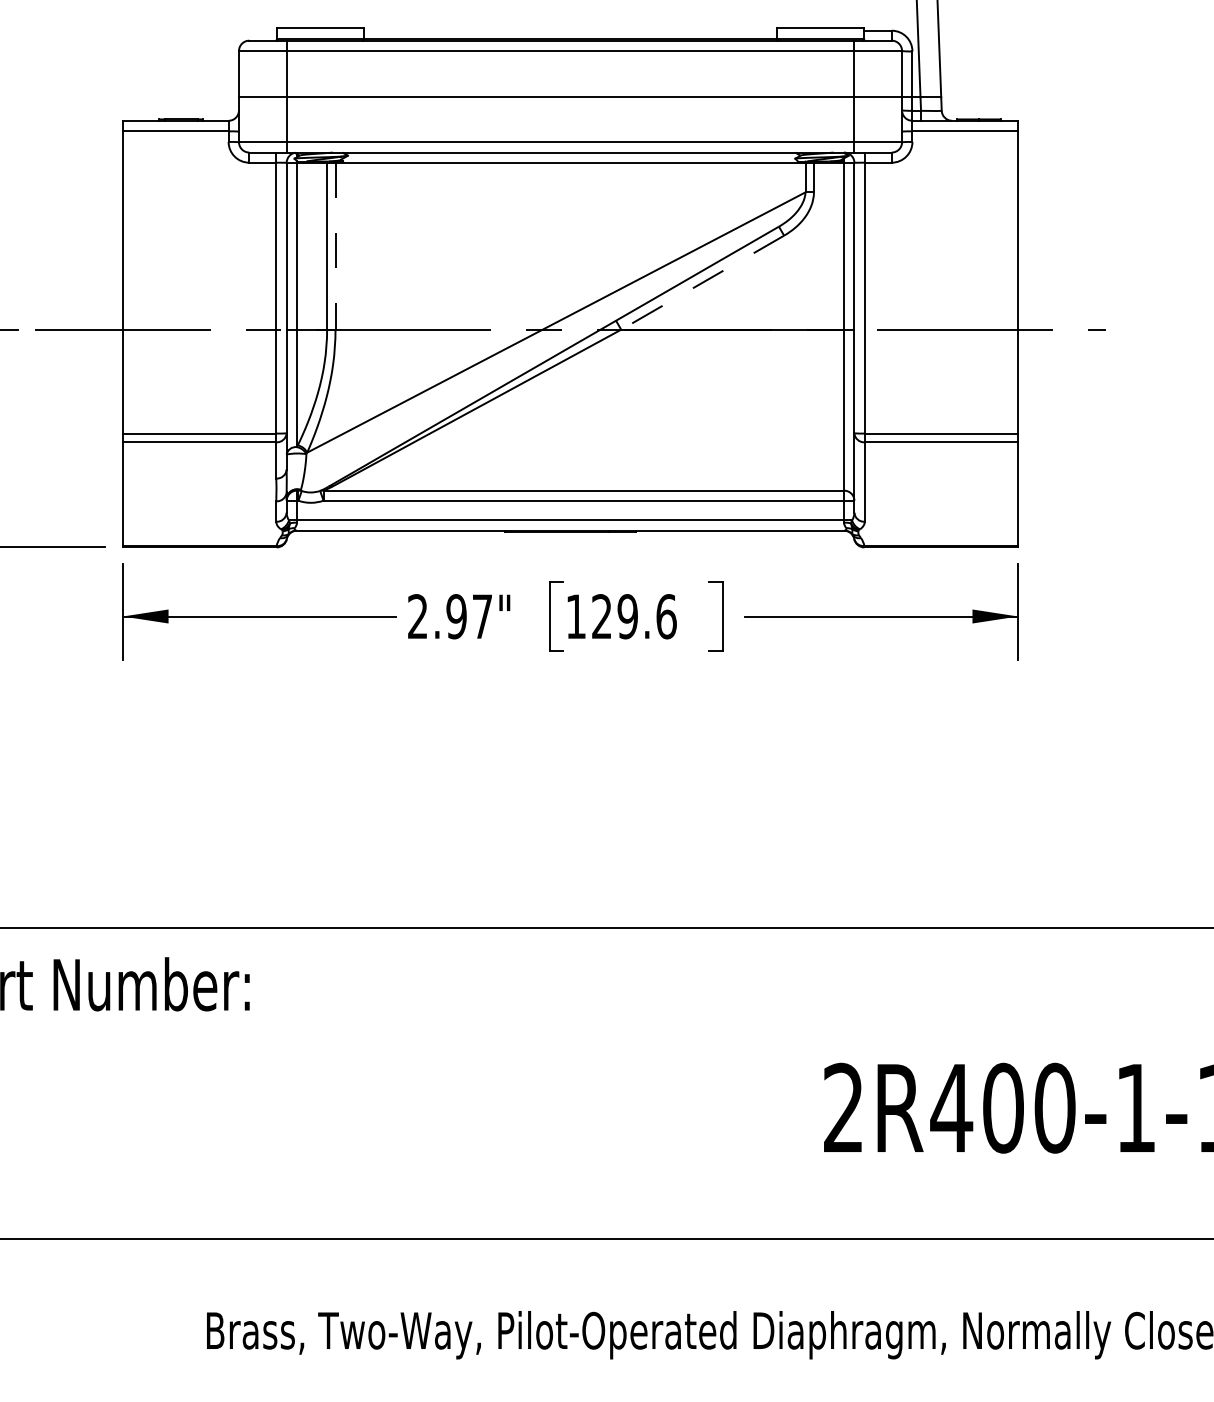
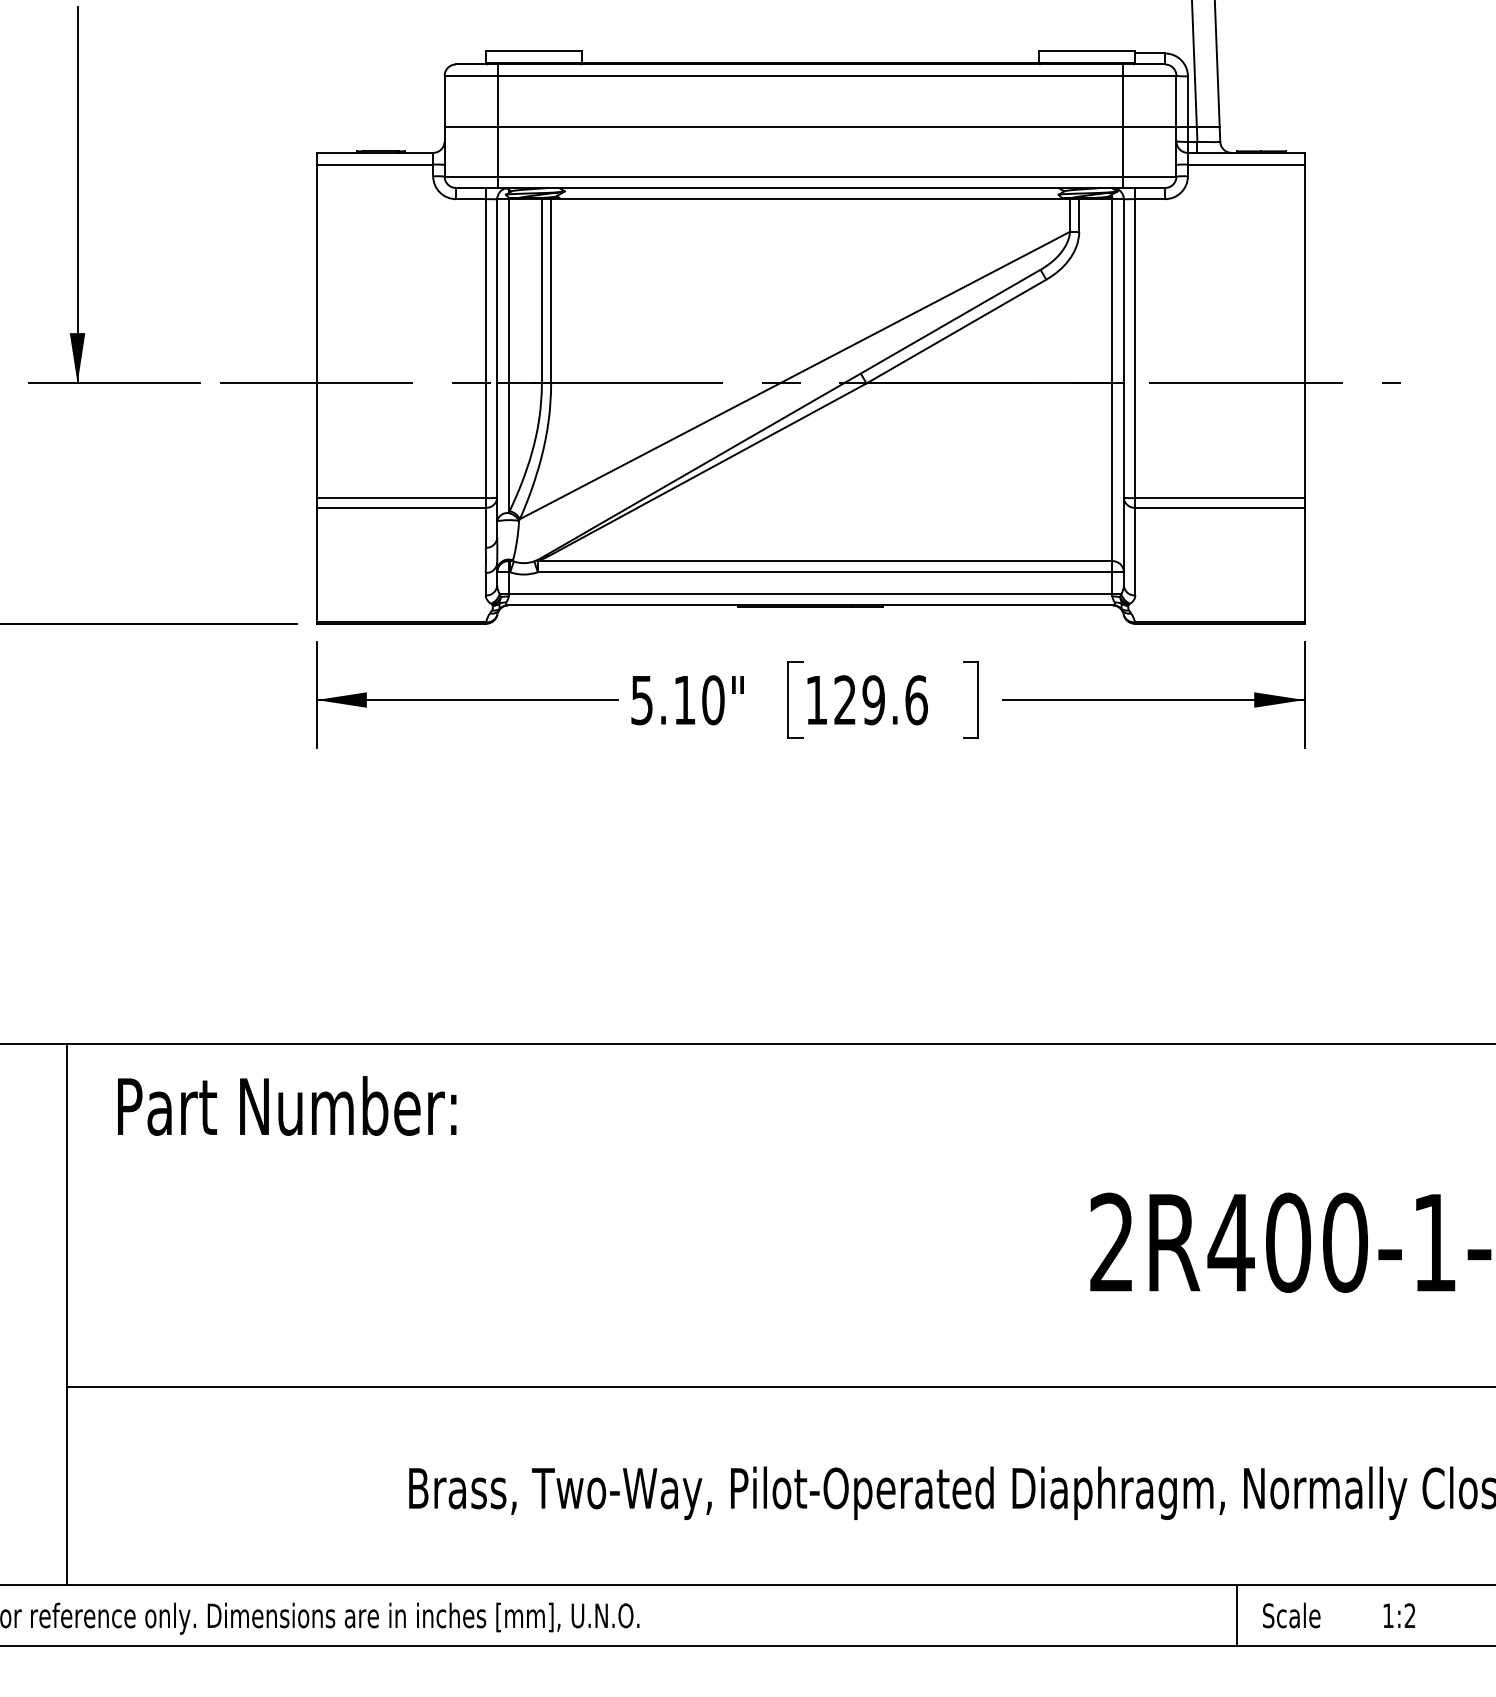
line: (335, 246) -> (551, 291), dashed -> solid
line: (702, 282) -> (956, 331), dashed -> solid
text: (449, 616) -> (677, 700), 2.97" -> 5.10"

